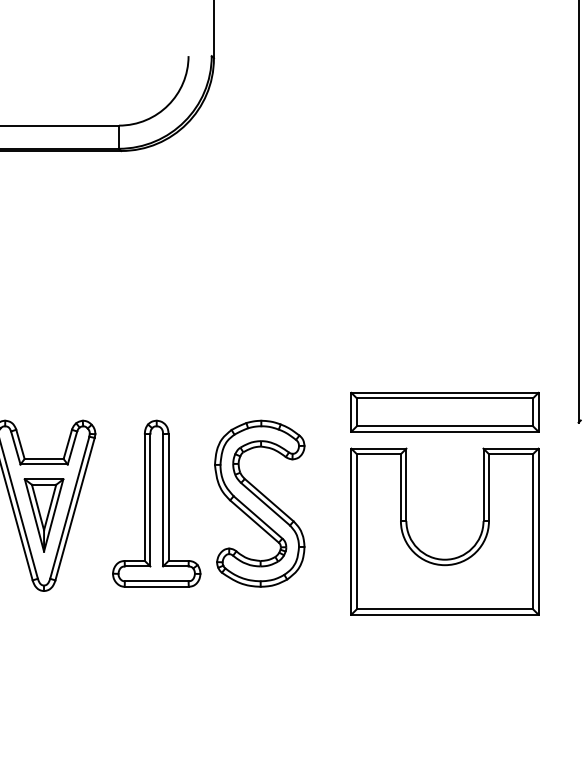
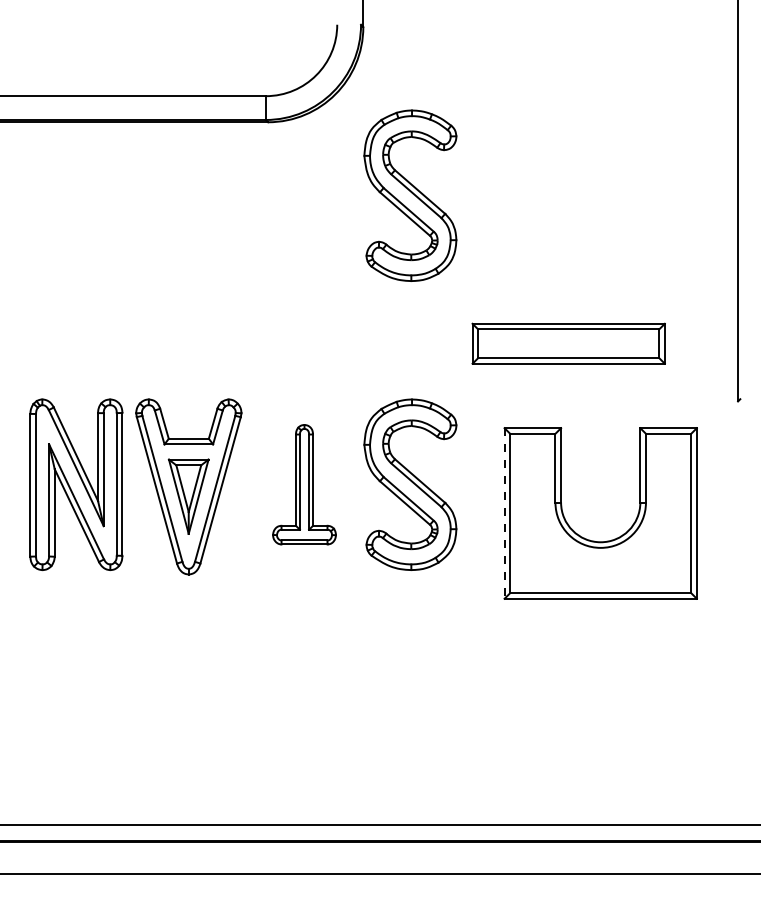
part: (259, 222) -> (410, 195), added
part: (444, 412) -> (568, 343), moved
part: (156, 503) -> (304, 484), size x0.7
line: (351, 531) -> (504, 513), solid -> dashed

